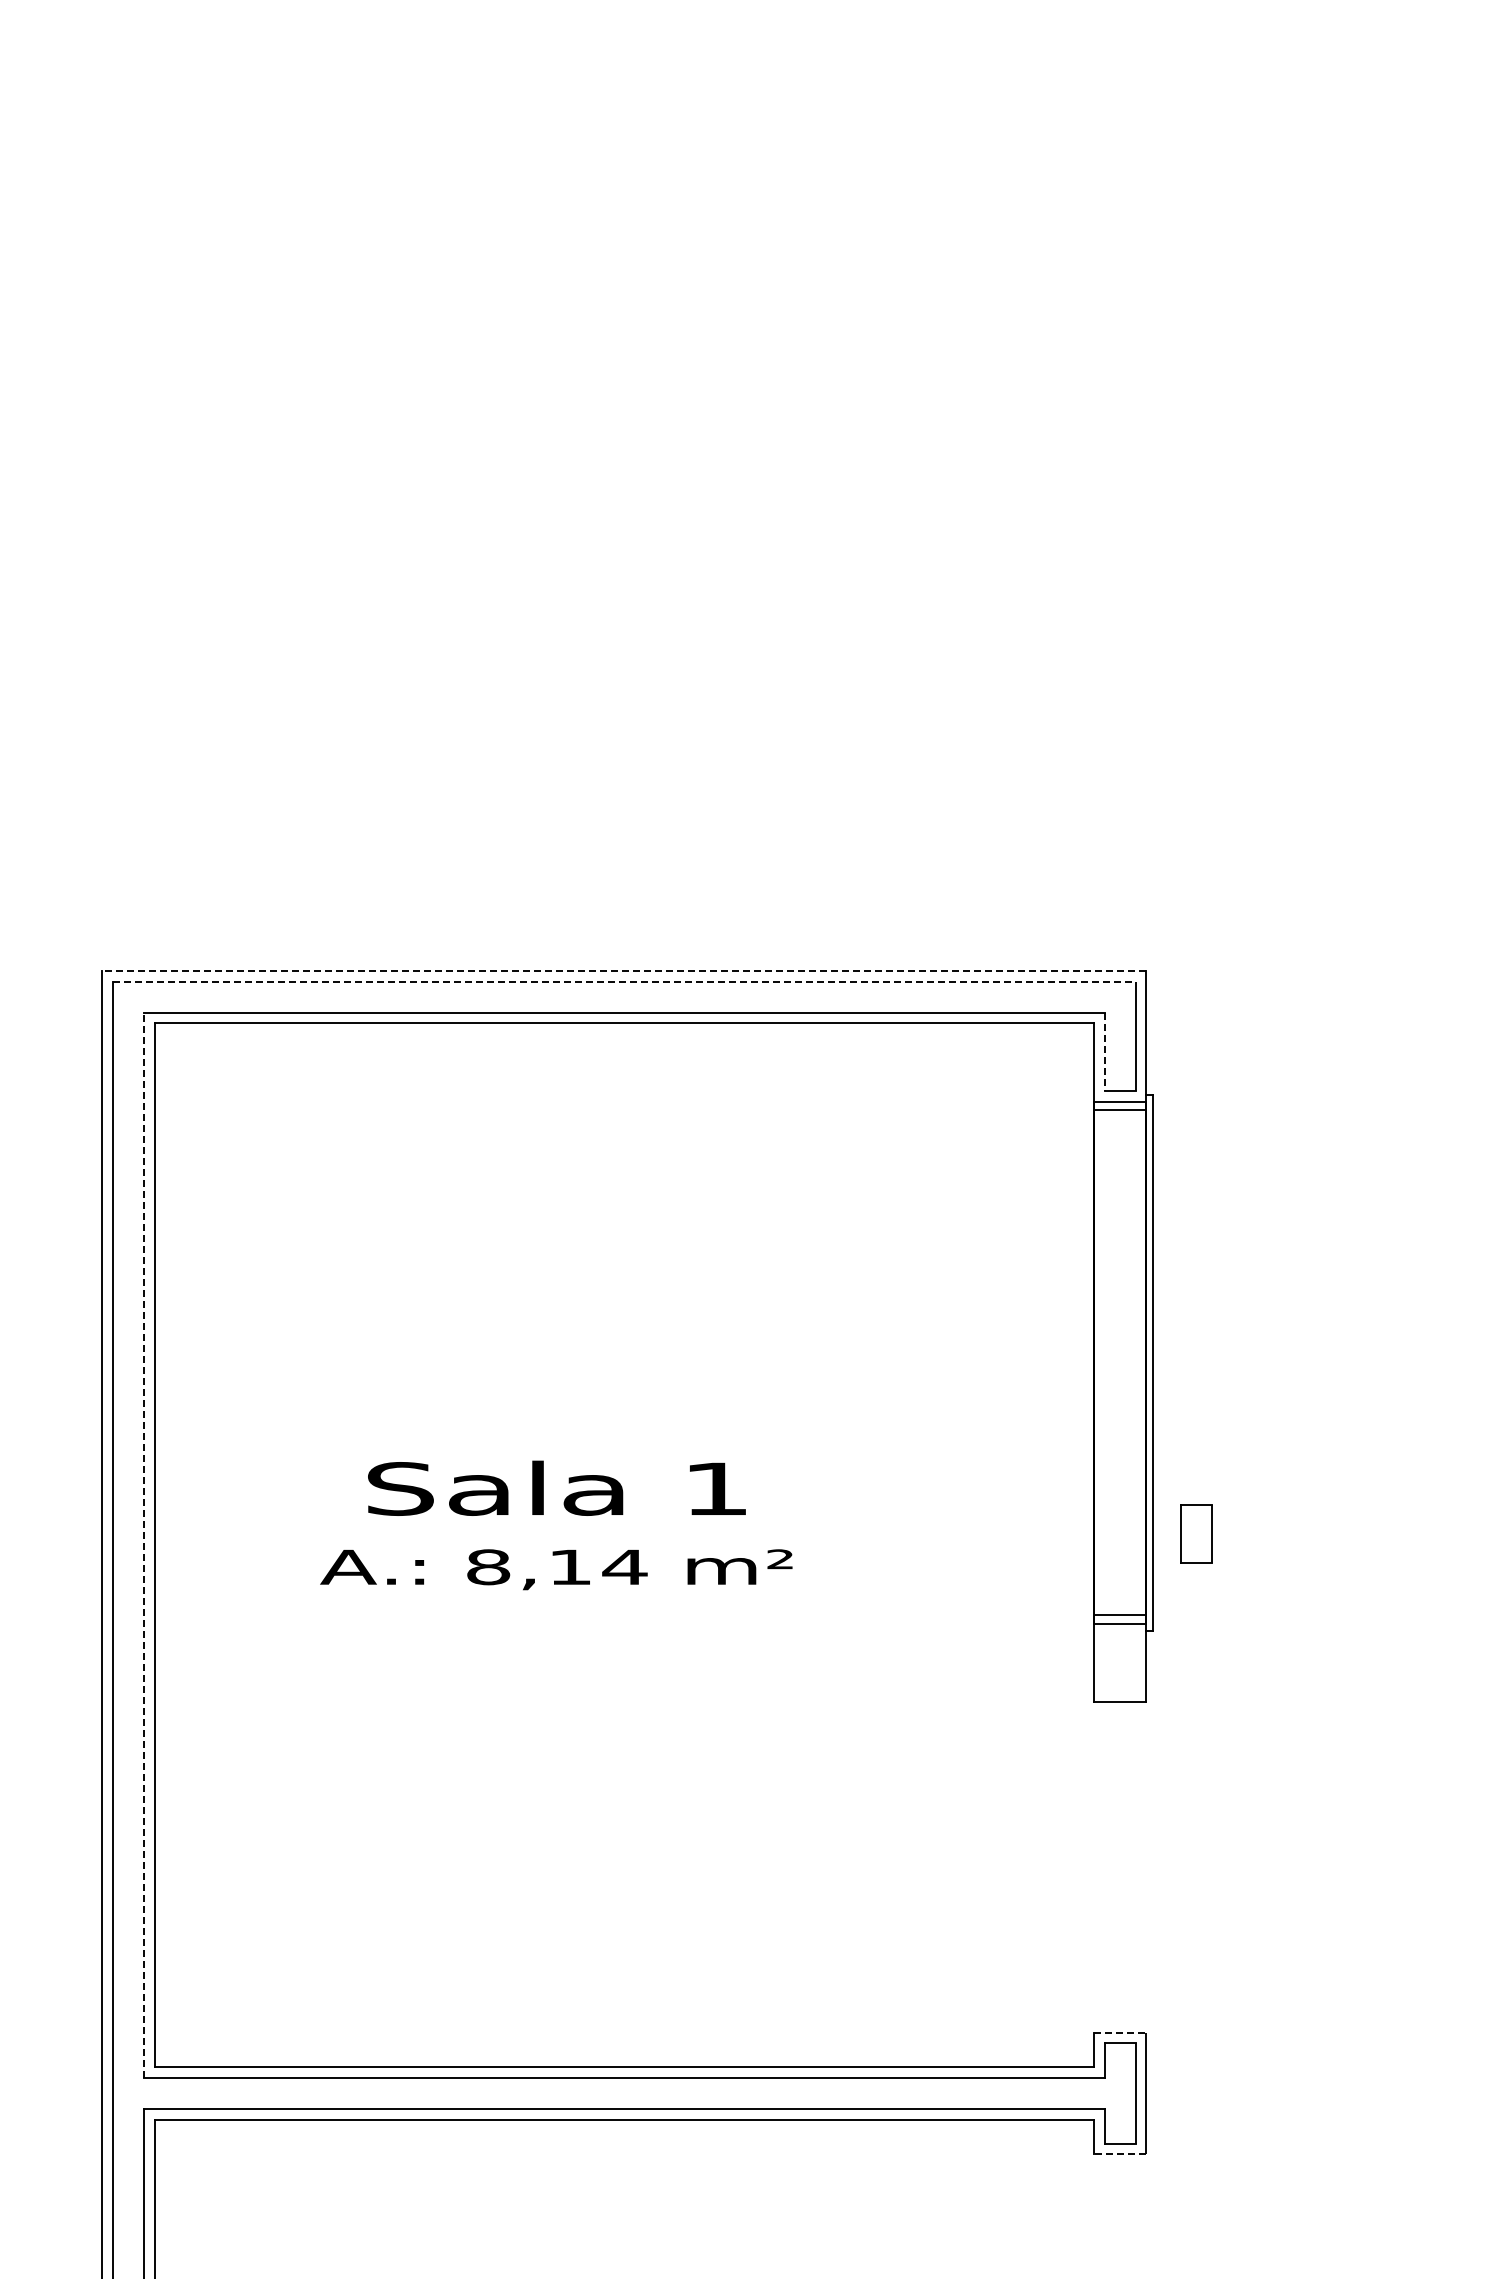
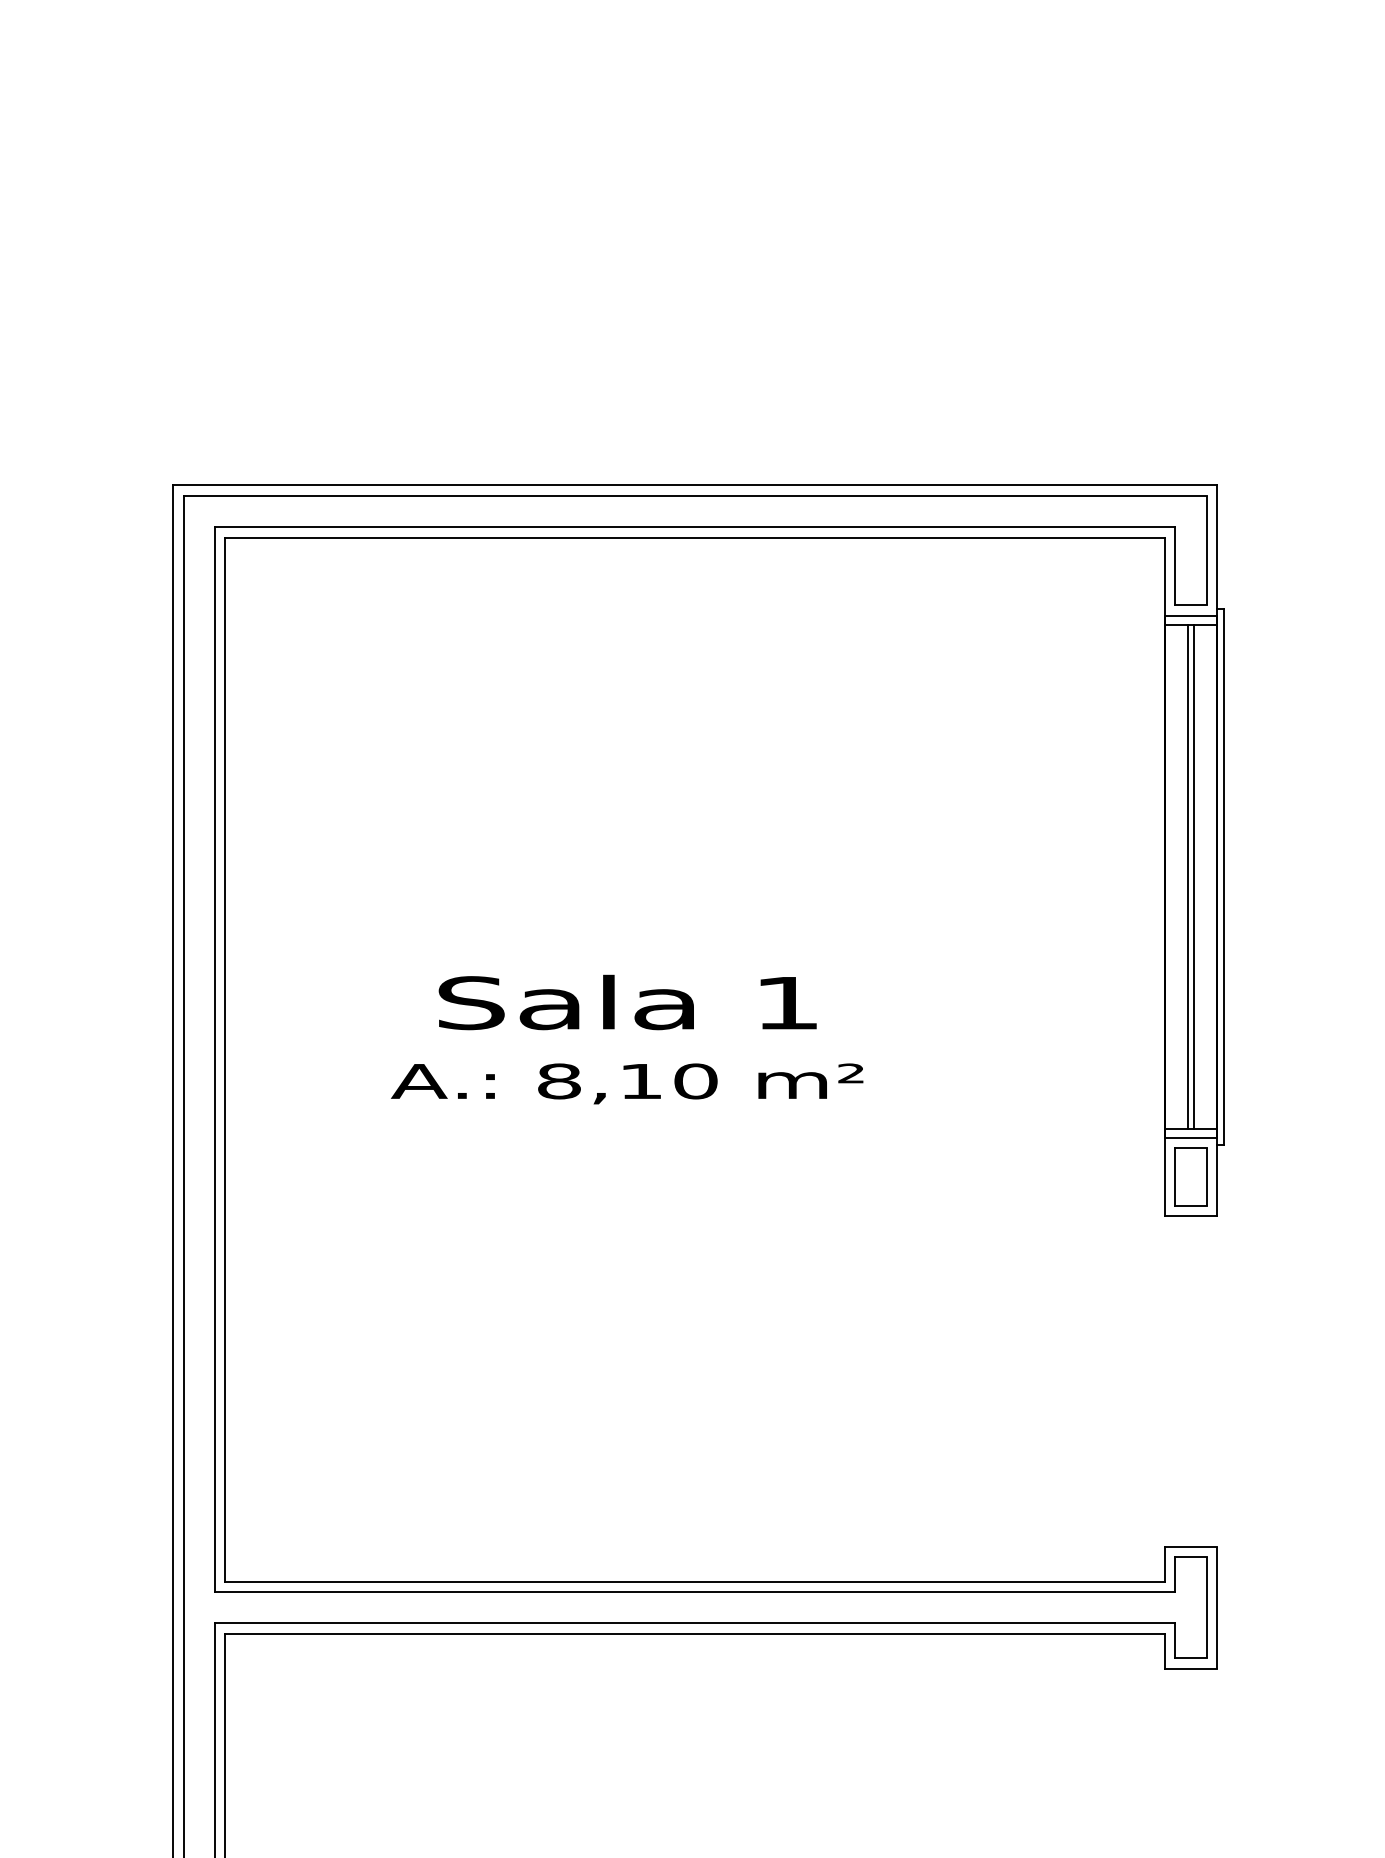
line: (624, 971) -> (695, 485), dashed -> solid
line: (624, 981) -> (695, 495), dashed -> solid
line: (1104, 1052) -> (1175, 566), dashed -> solid
line: (1116, 1362) -> (1187, 876), added
line: (1123, 1362) -> (1194, 876), added
part: (1196, 1533) -> (1191, 1176), moved
line: (144, 1544) -> (215, 1058), dashed -> solid
text: (624, 1567) -> (695, 1081), 8,14 -> 8,10
line: (1120, 2032) -> (1191, 1546), dashed -> solid
line: (1119, 2154) -> (1190, 1668), dashed -> solid

